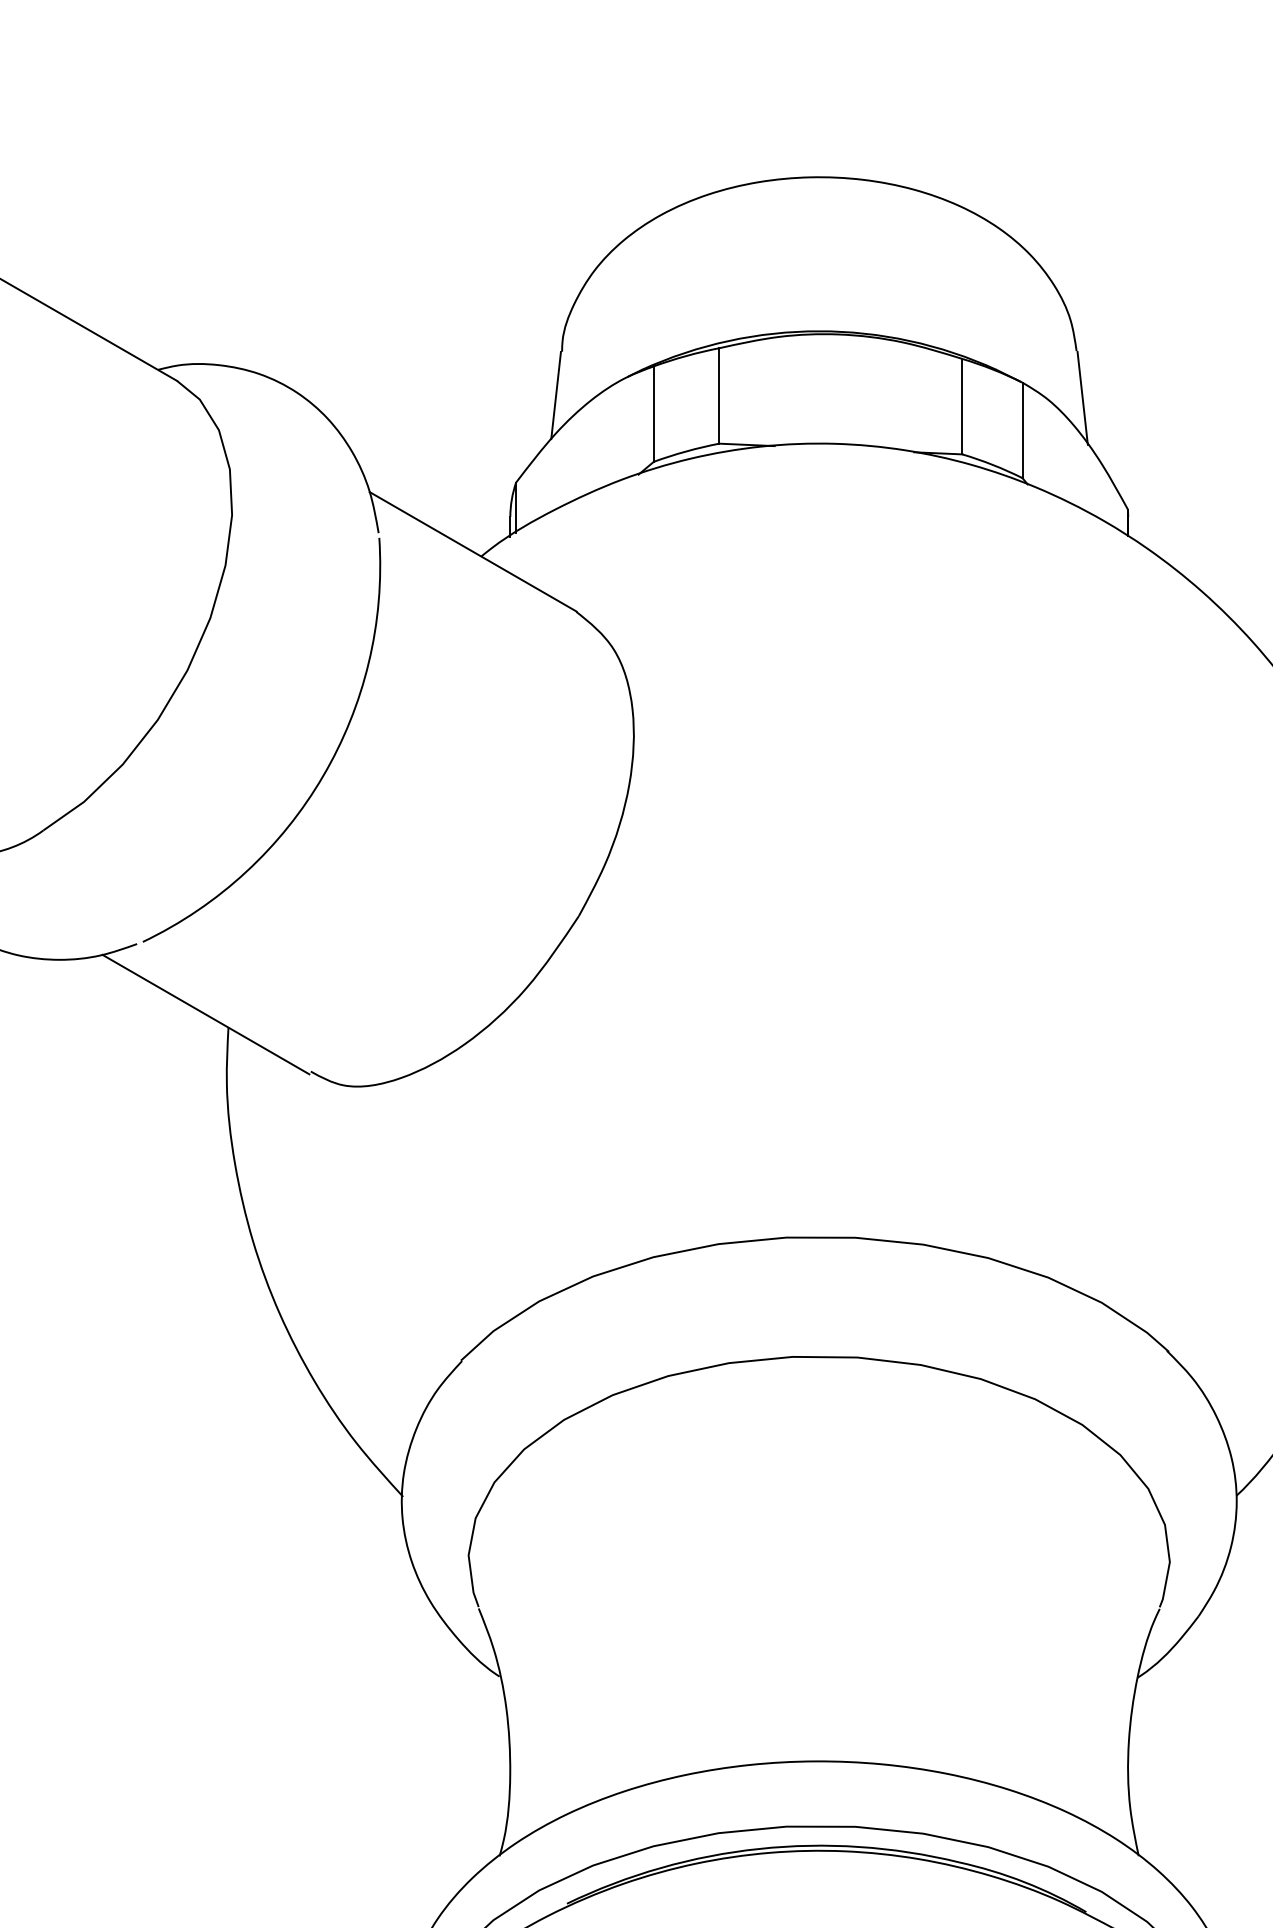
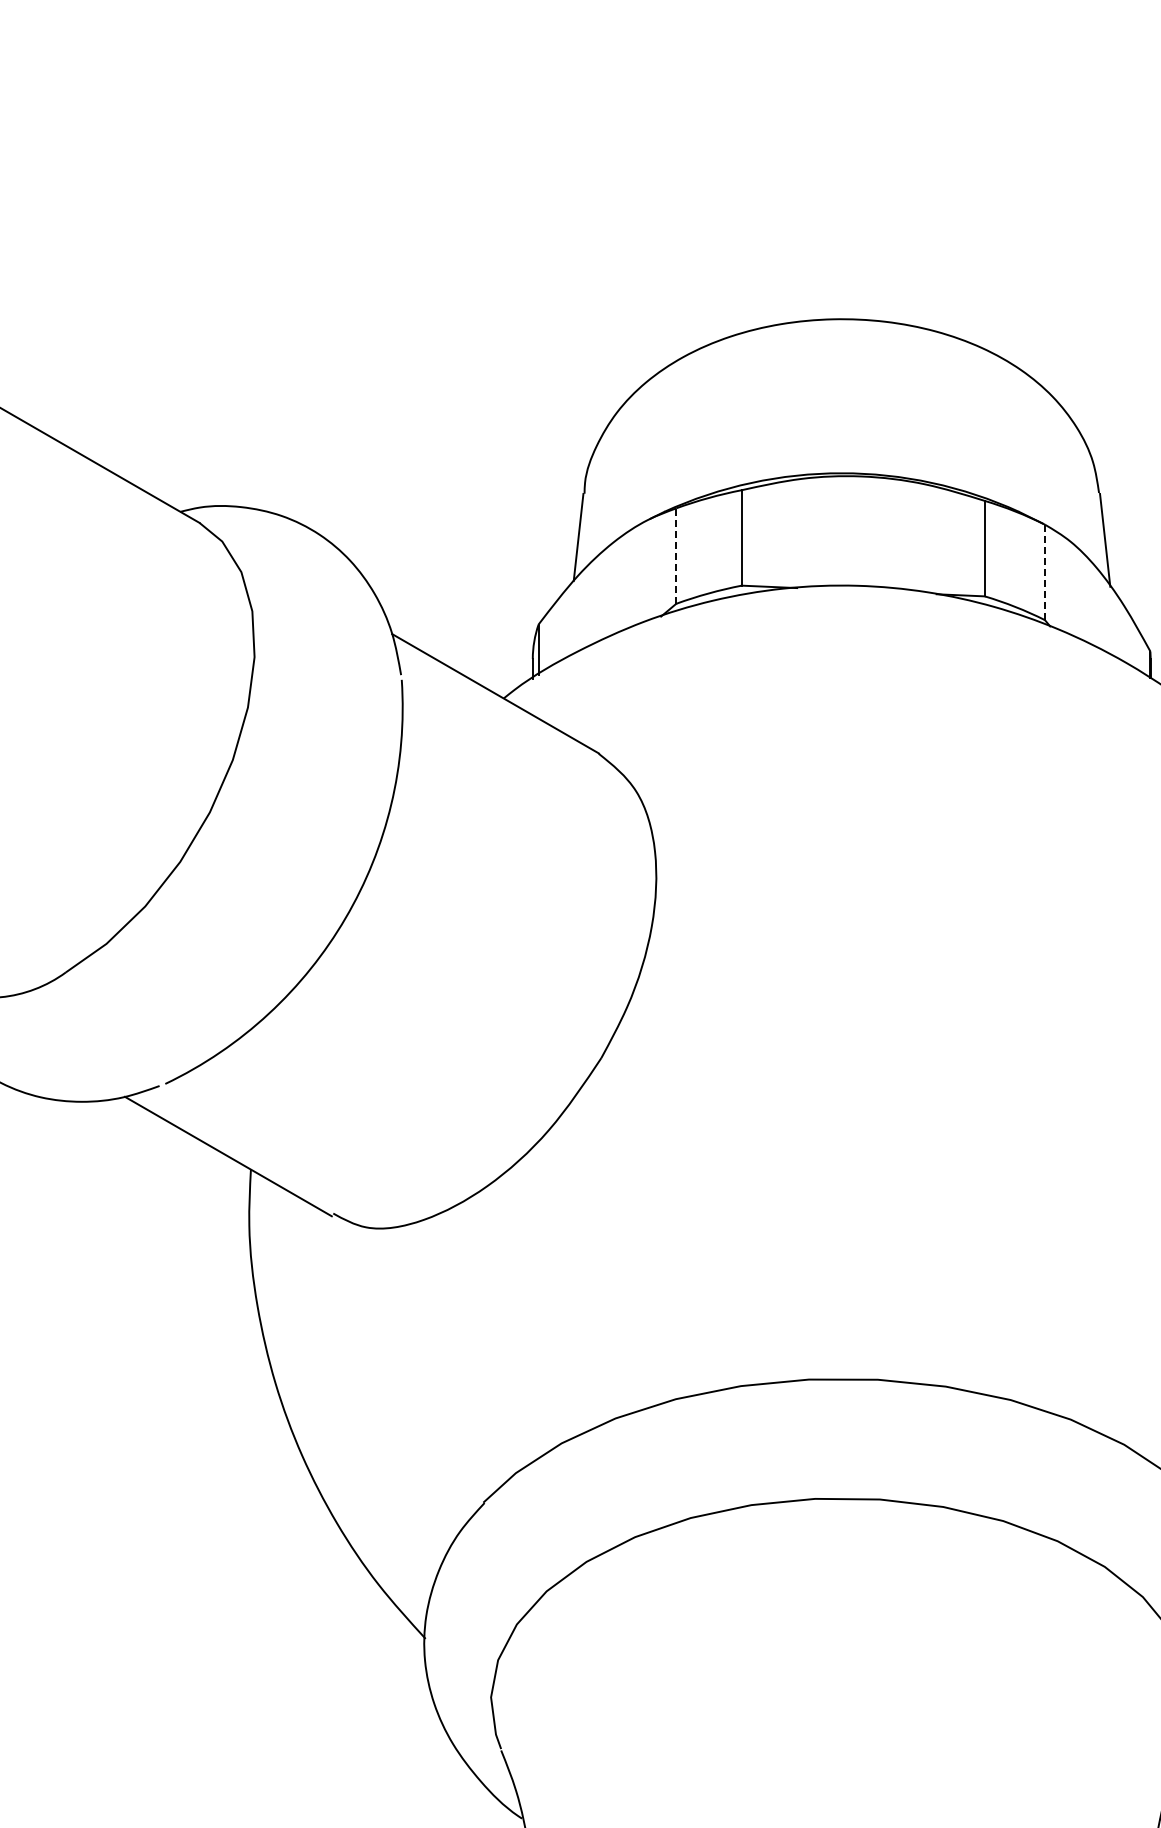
line: (653, 414) -> (675, 556), solid -> dashed
line: (1022, 430) -> (1044, 572), solid -> dashed

